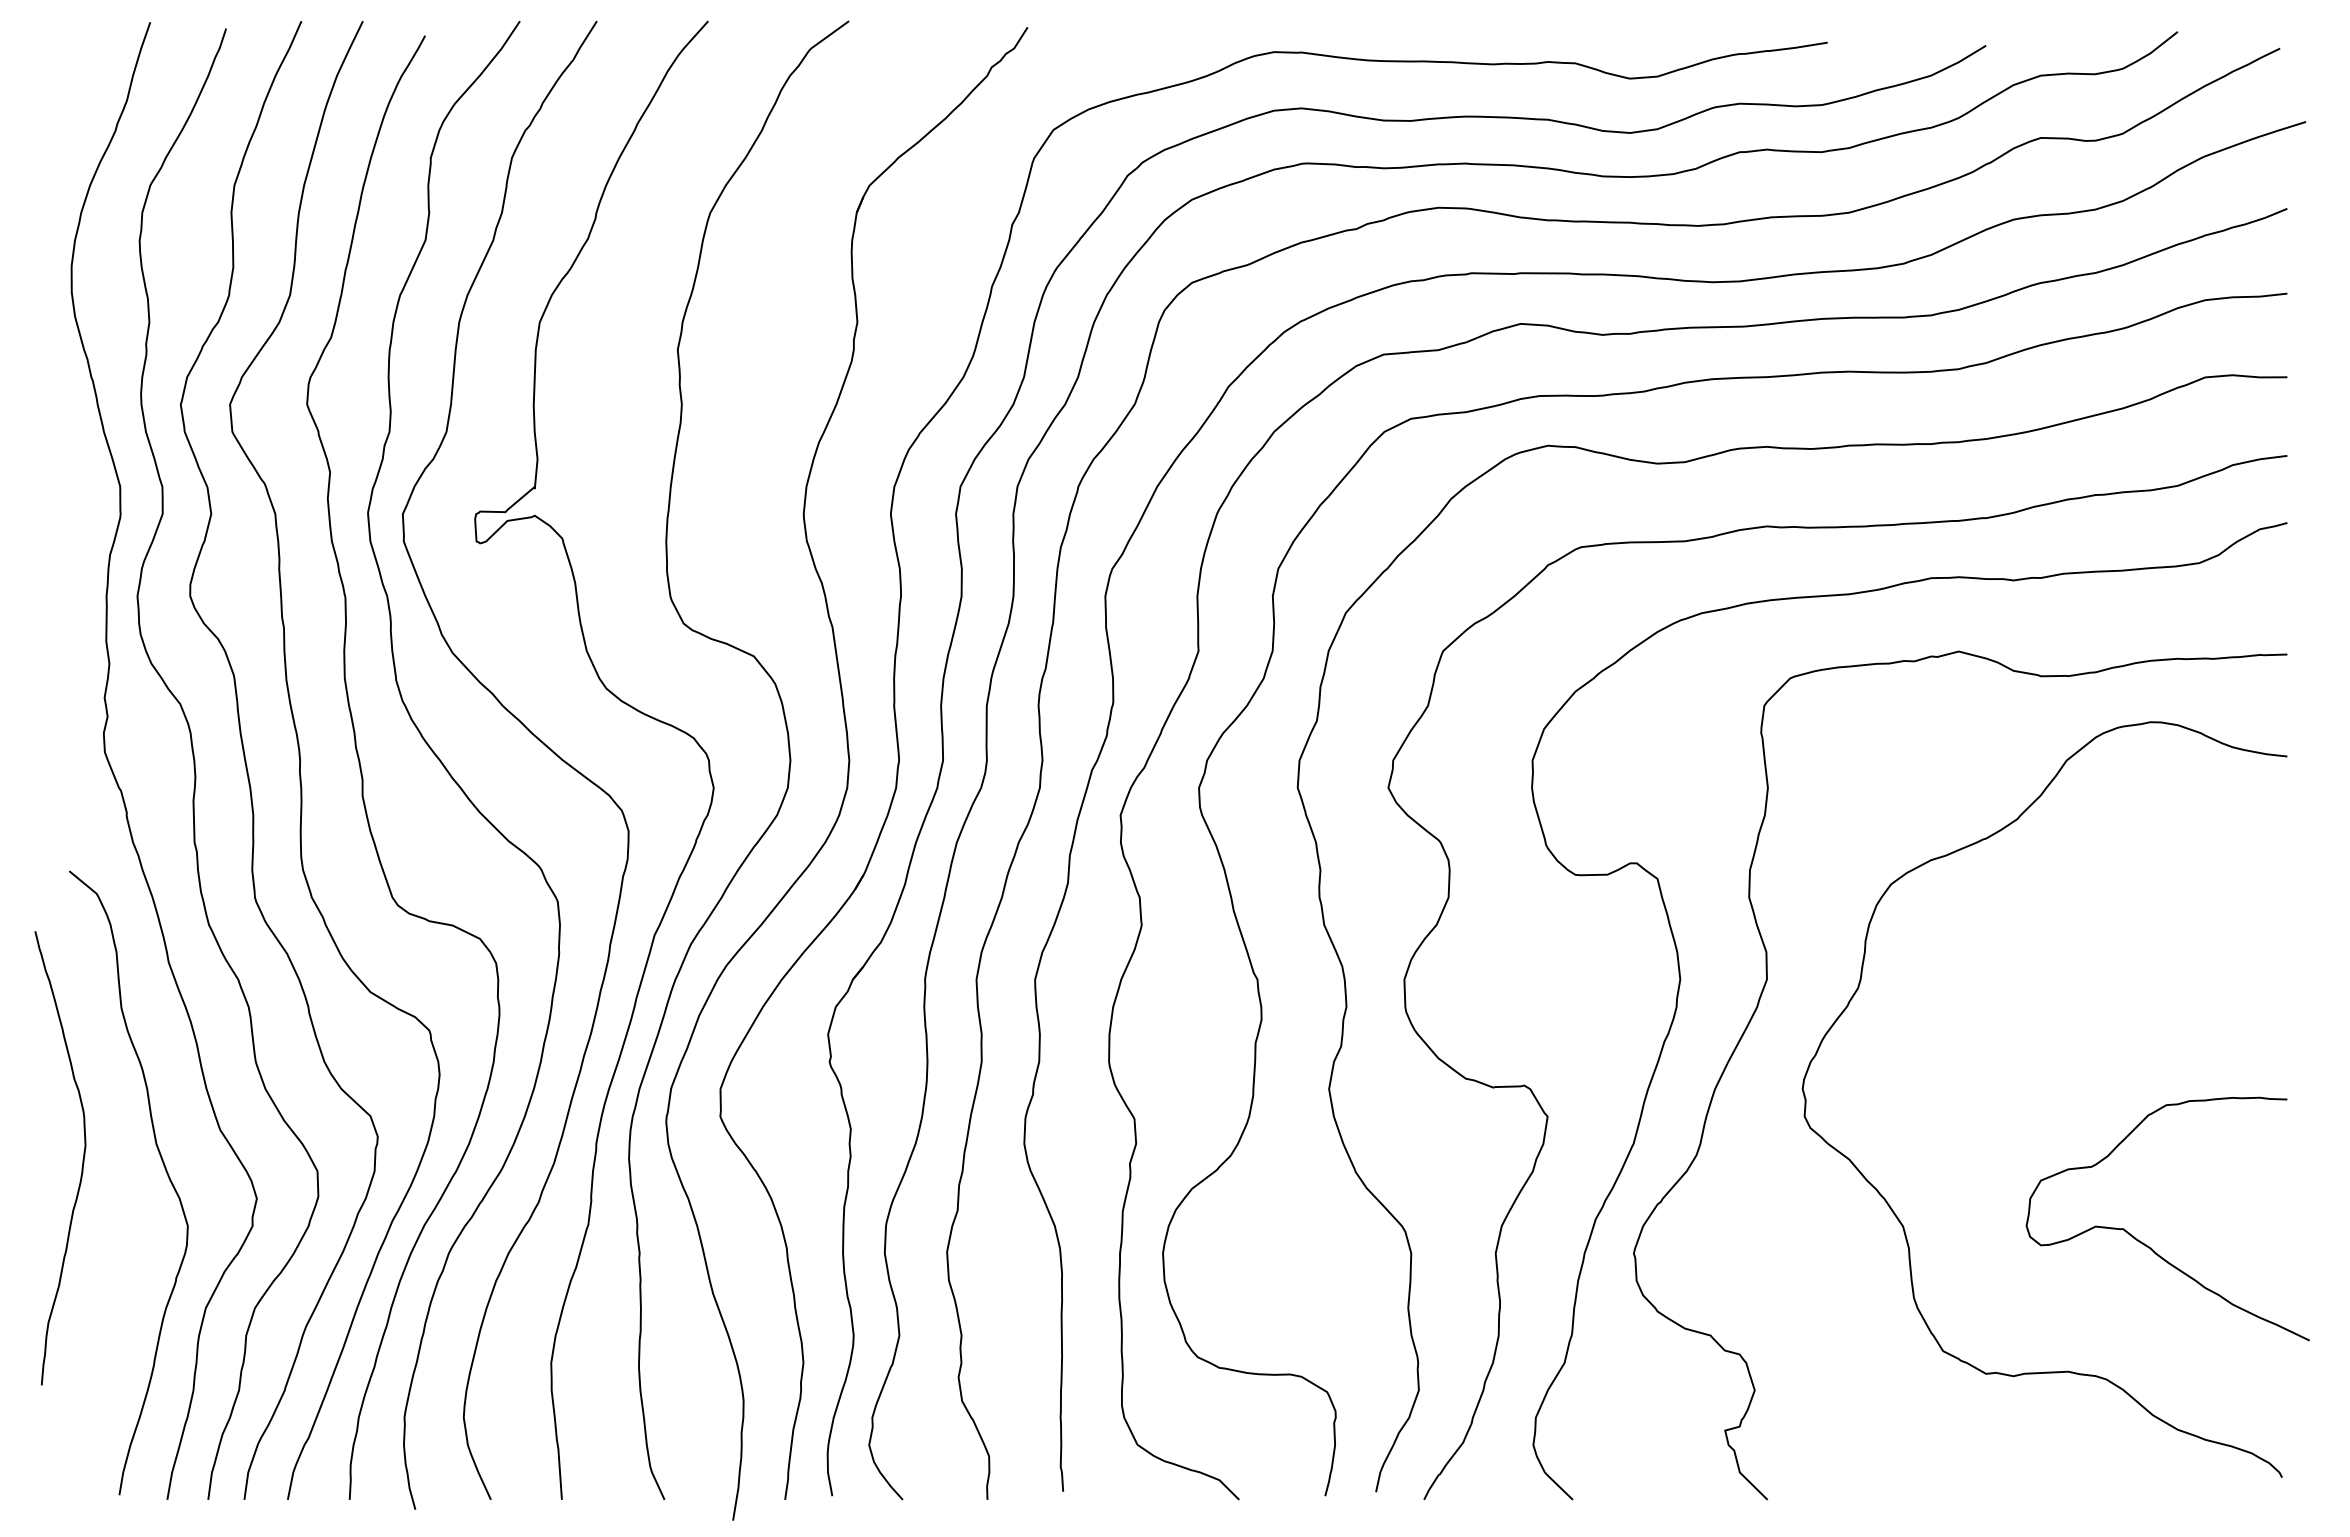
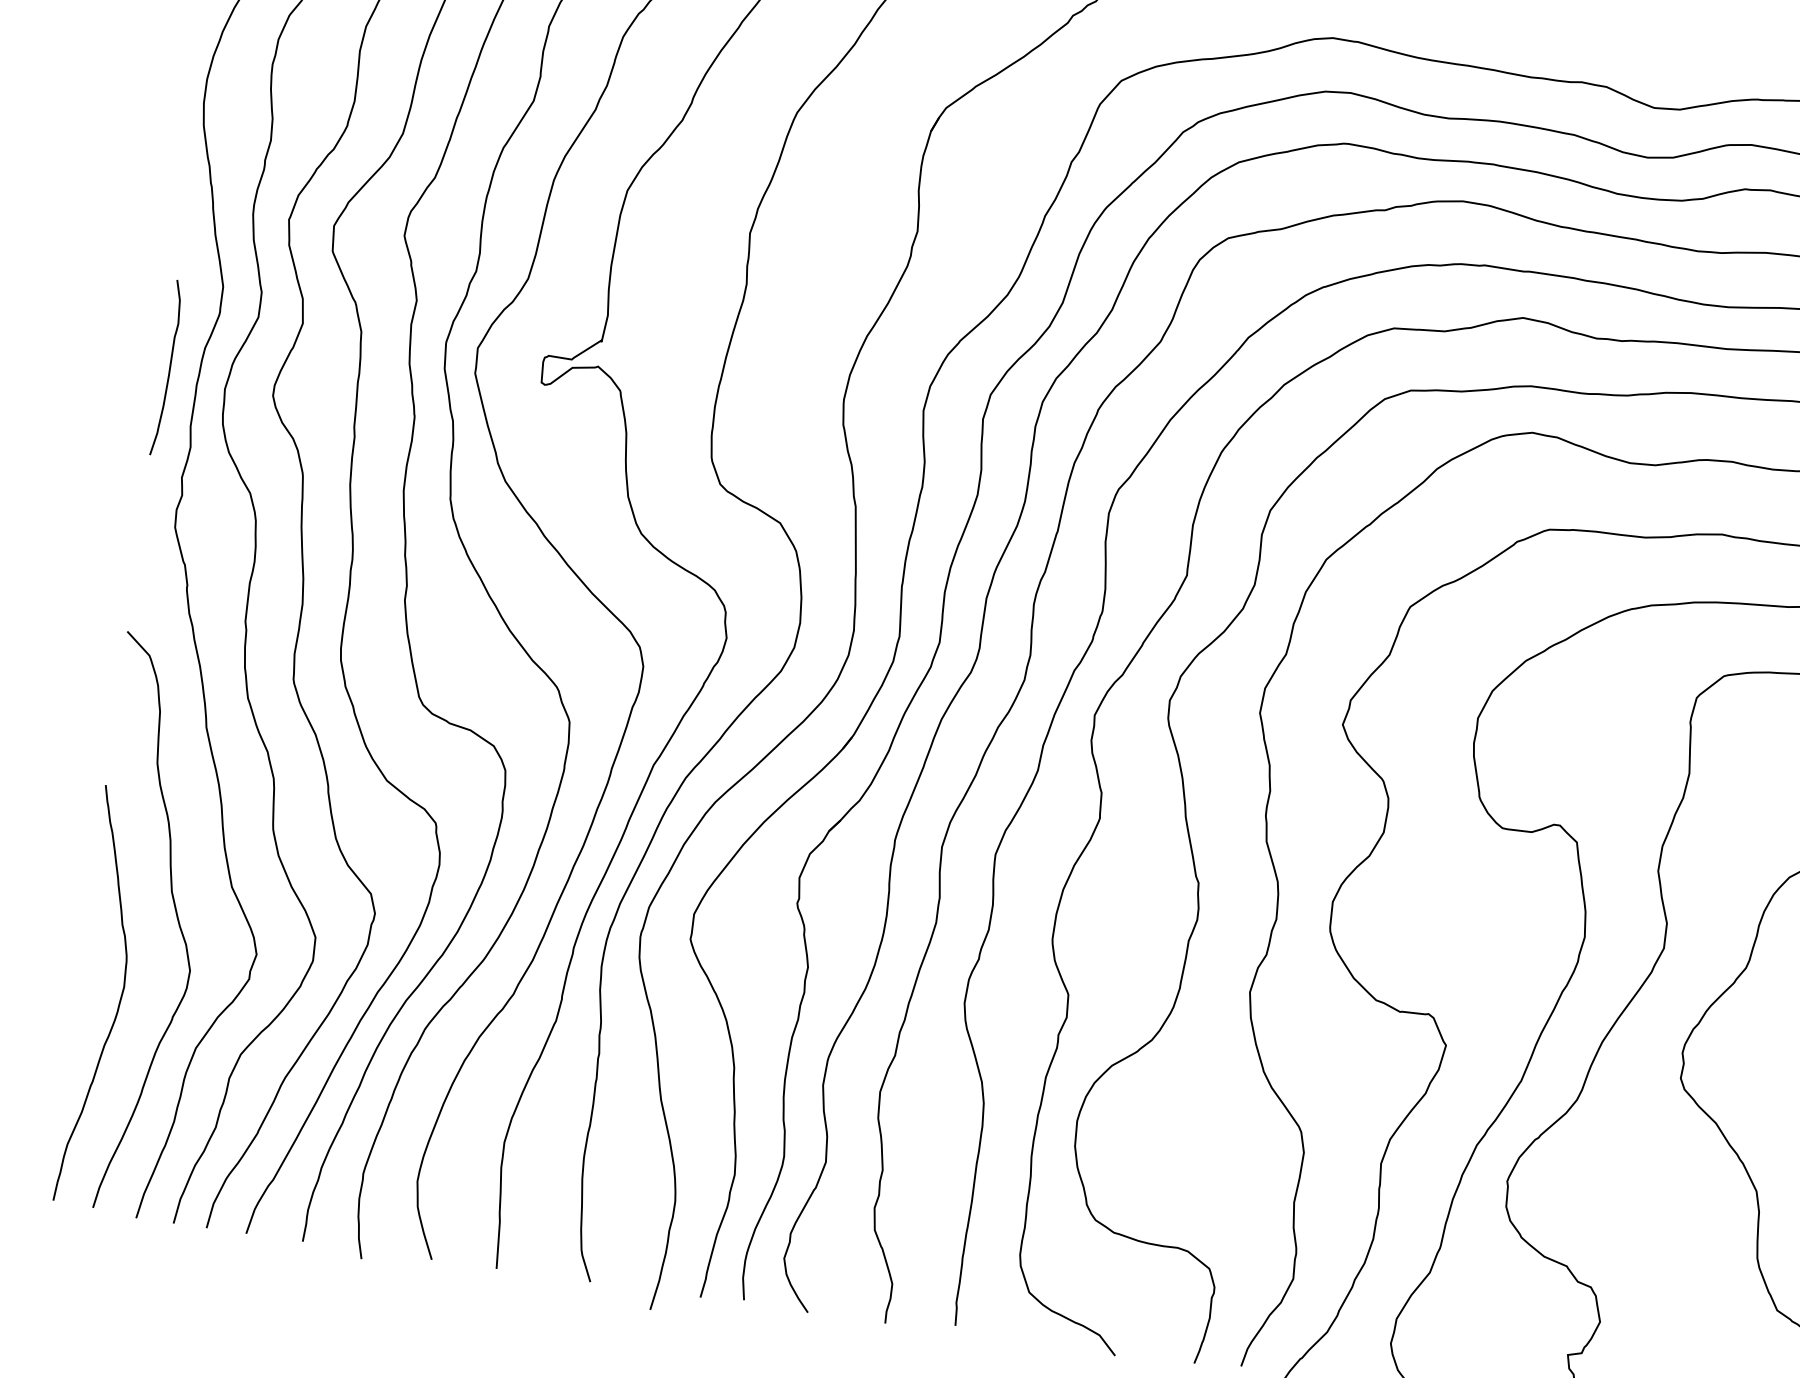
curve: (74, 582) -> (169, 368), added
curve: (82, 1159) -> (119, 999), moved

